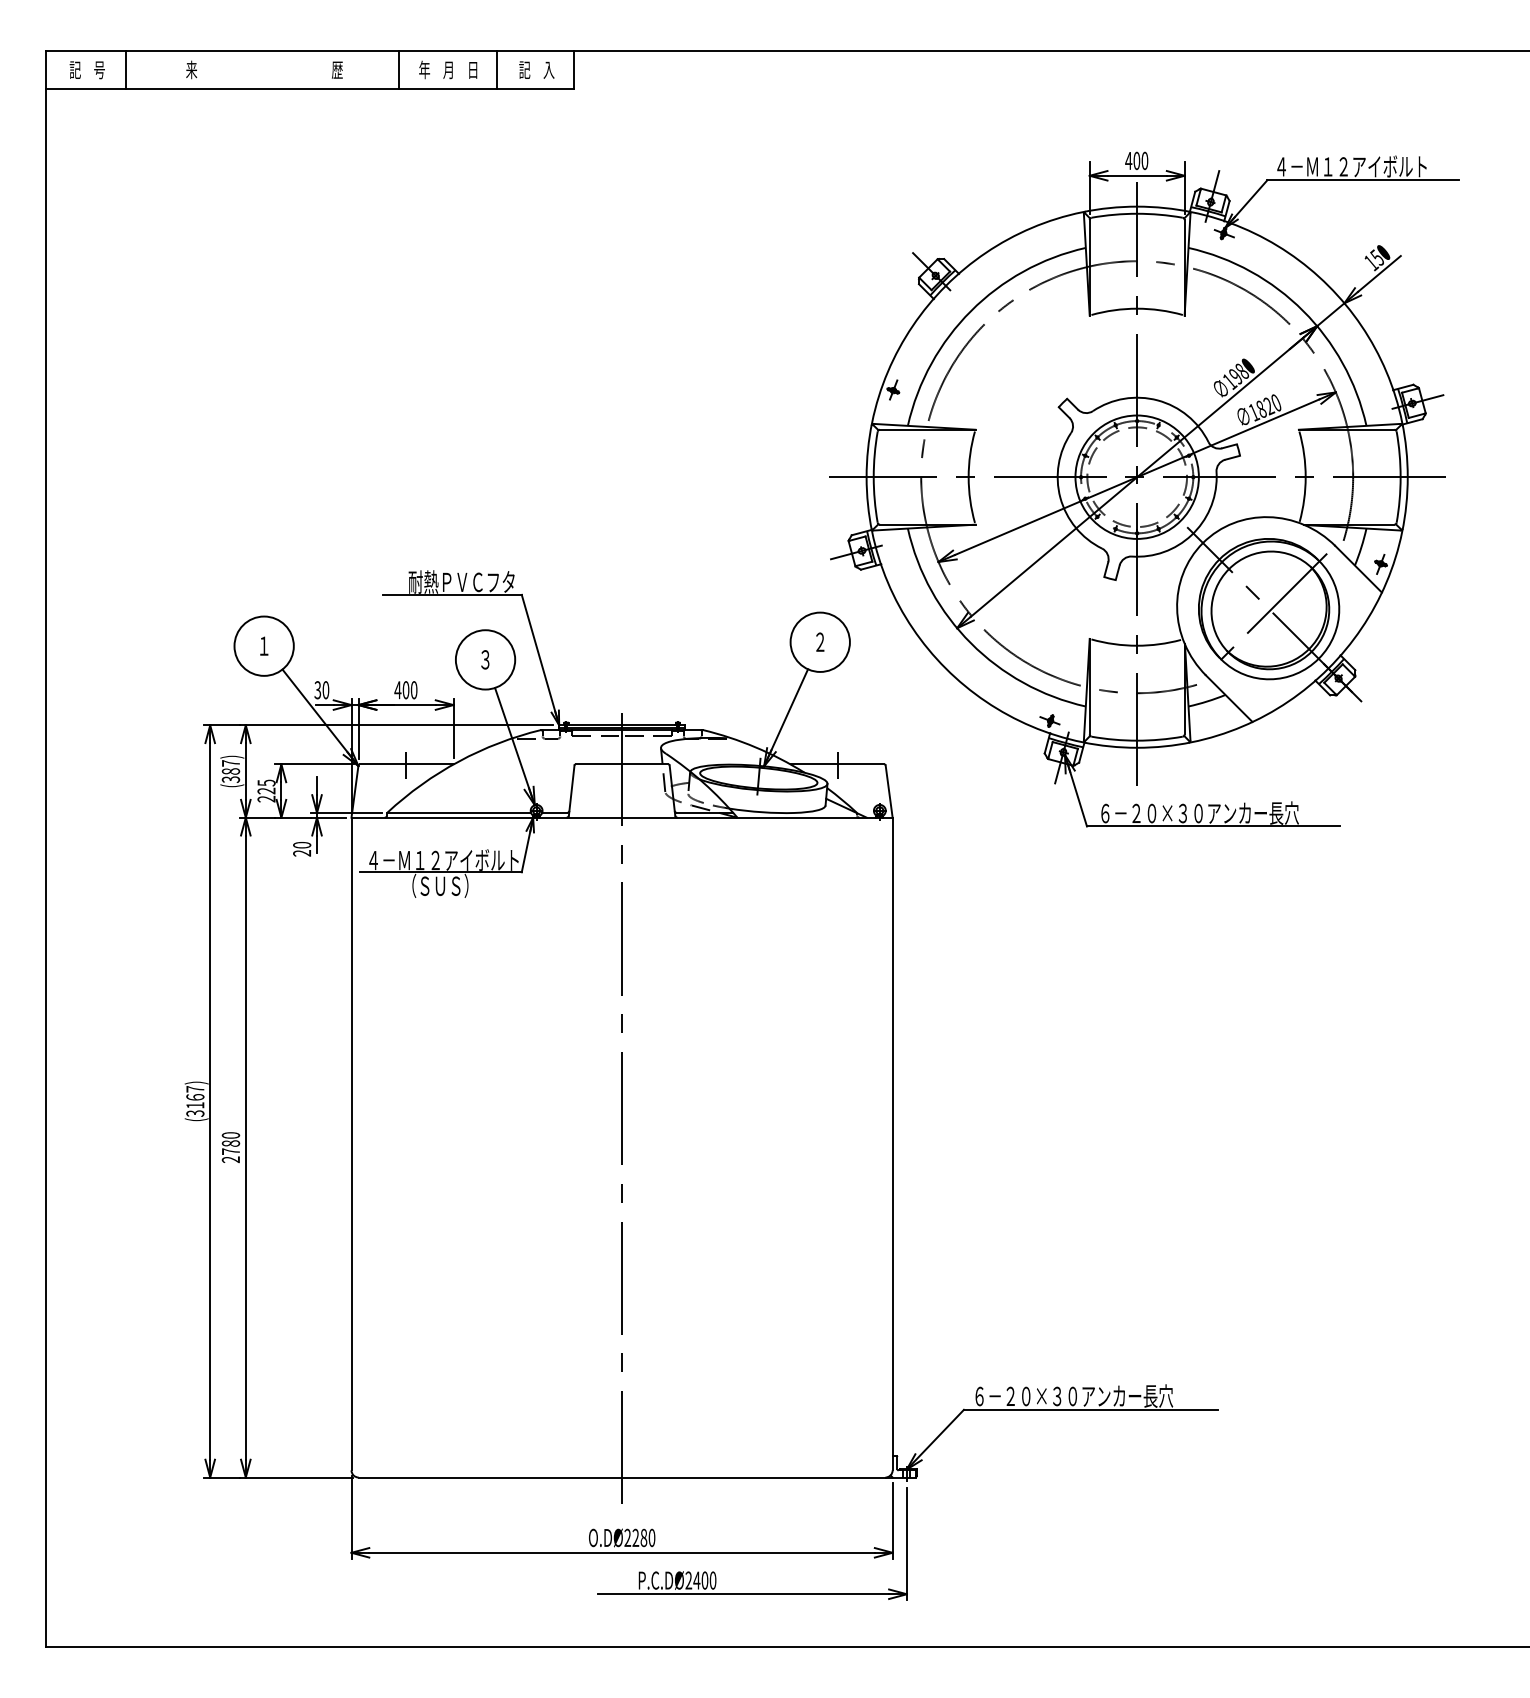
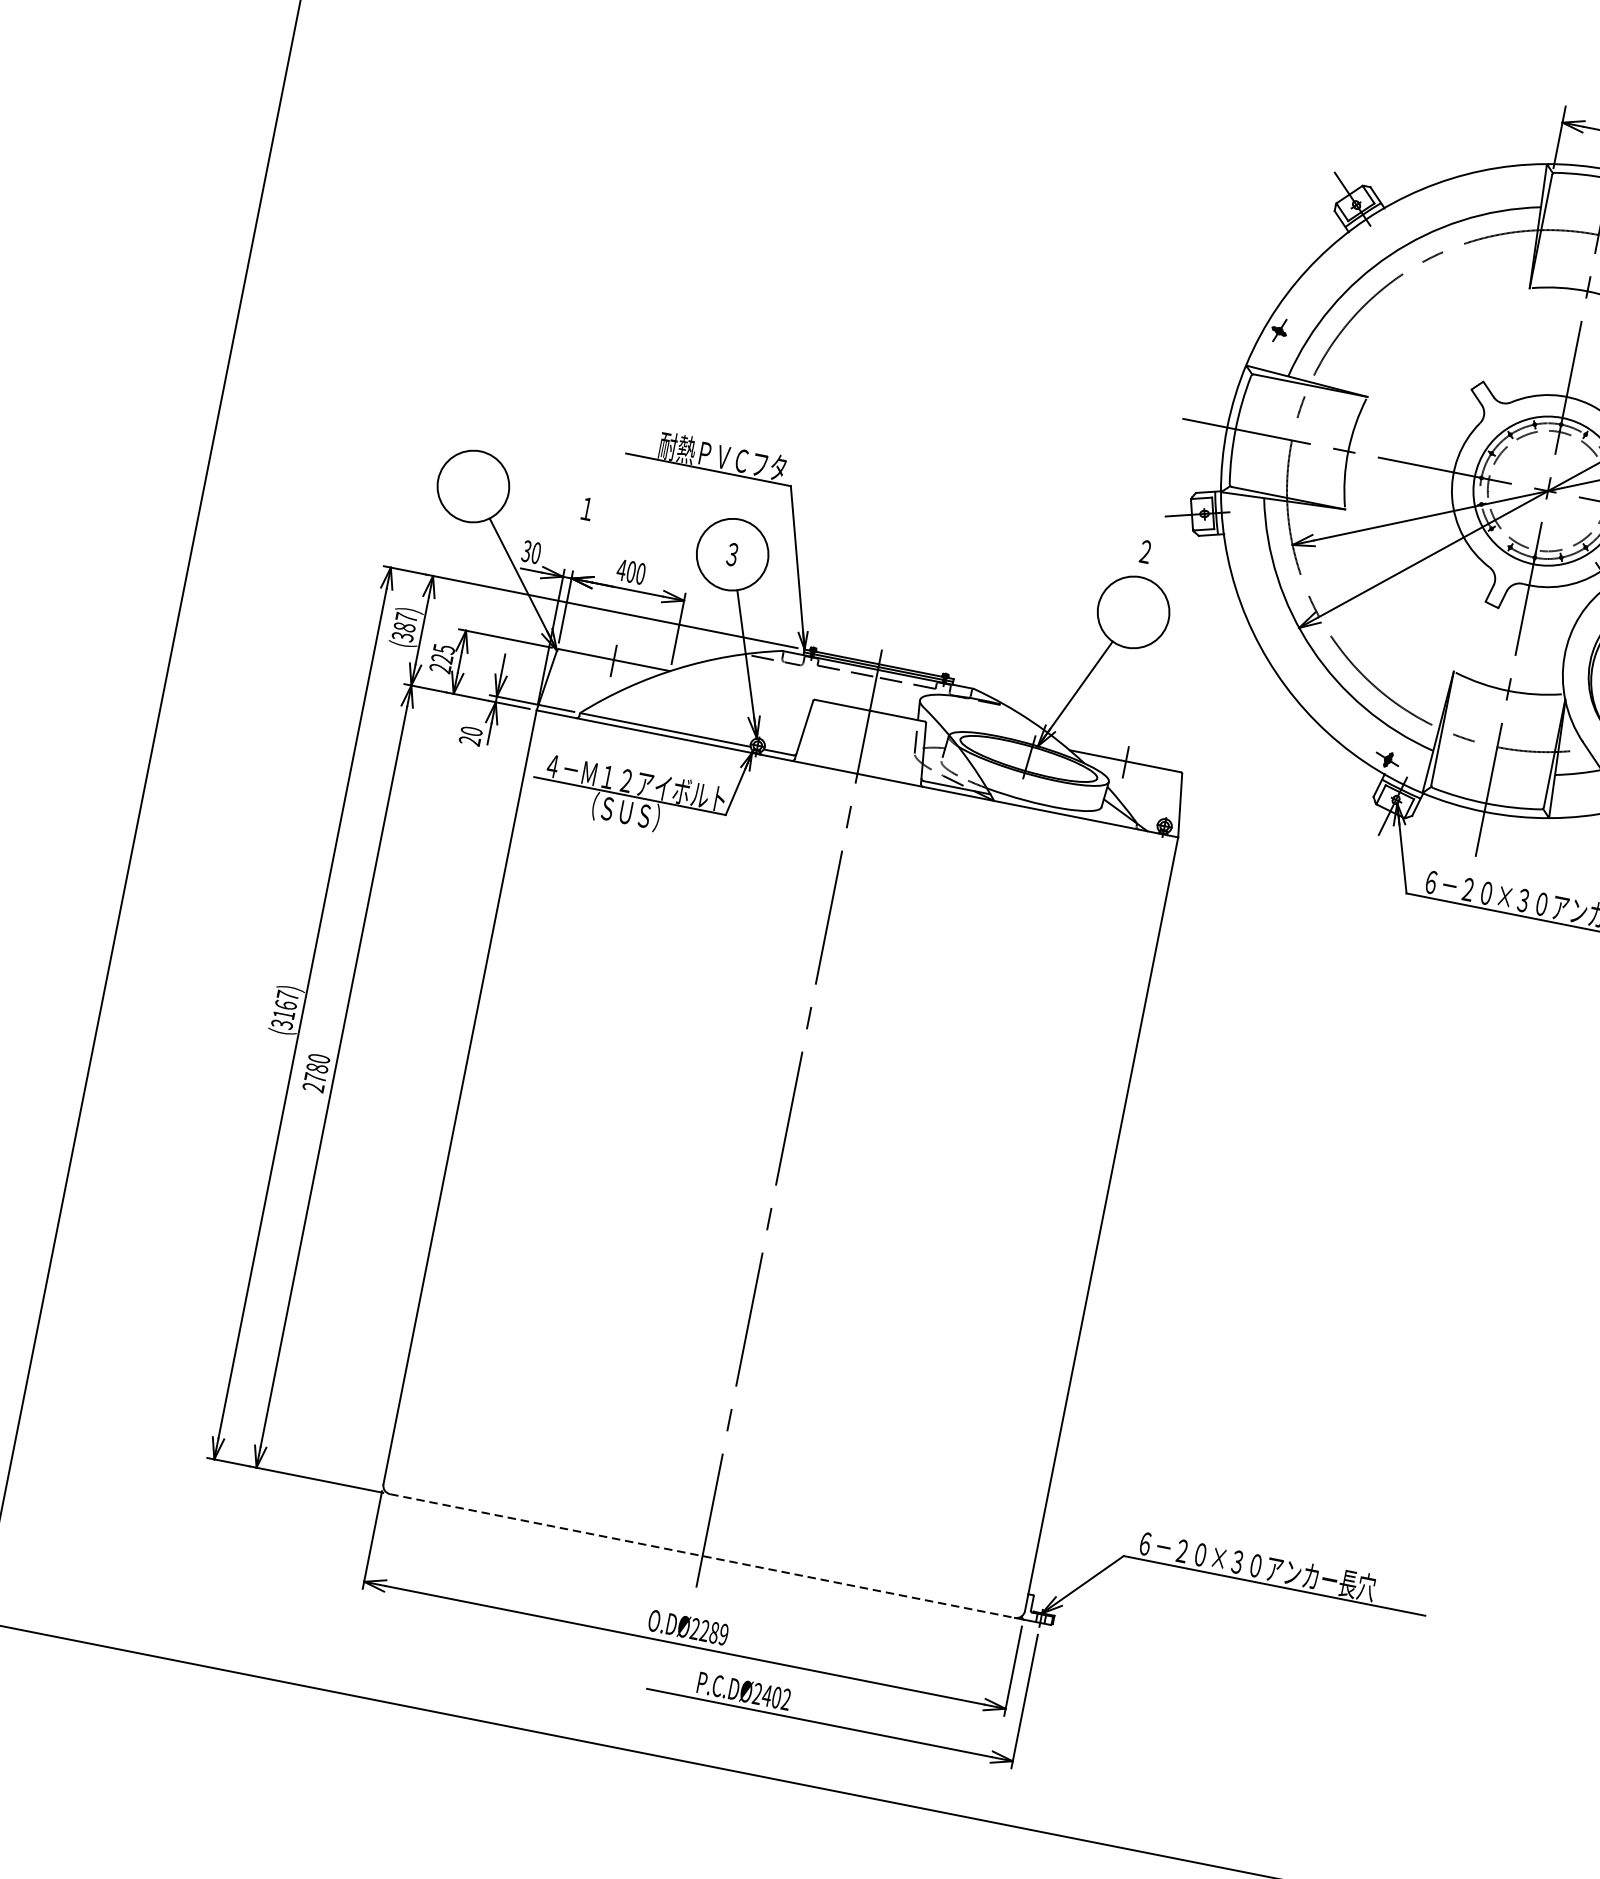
text: (820, 641) -> (1146, 551), moved
text: (264, 645) -> (587, 508), moved
line: (622, 1477) -> (703, 1556), solid -> dashed
text: (651, 1538) -> (723, 1635), O.DØ2280 -> O.DØ2289
text: (712, 1580) -> (785, 1699), P.C.DØ2400 -> P.C.DØ2402

